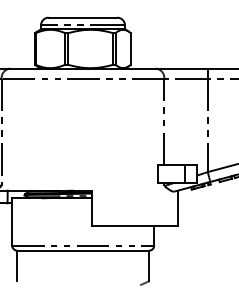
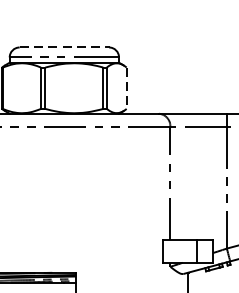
line: (82, 17) -> (63, 47), solid -> dashed
line: (130, 48) -> (126, 87), solid -> dashed

